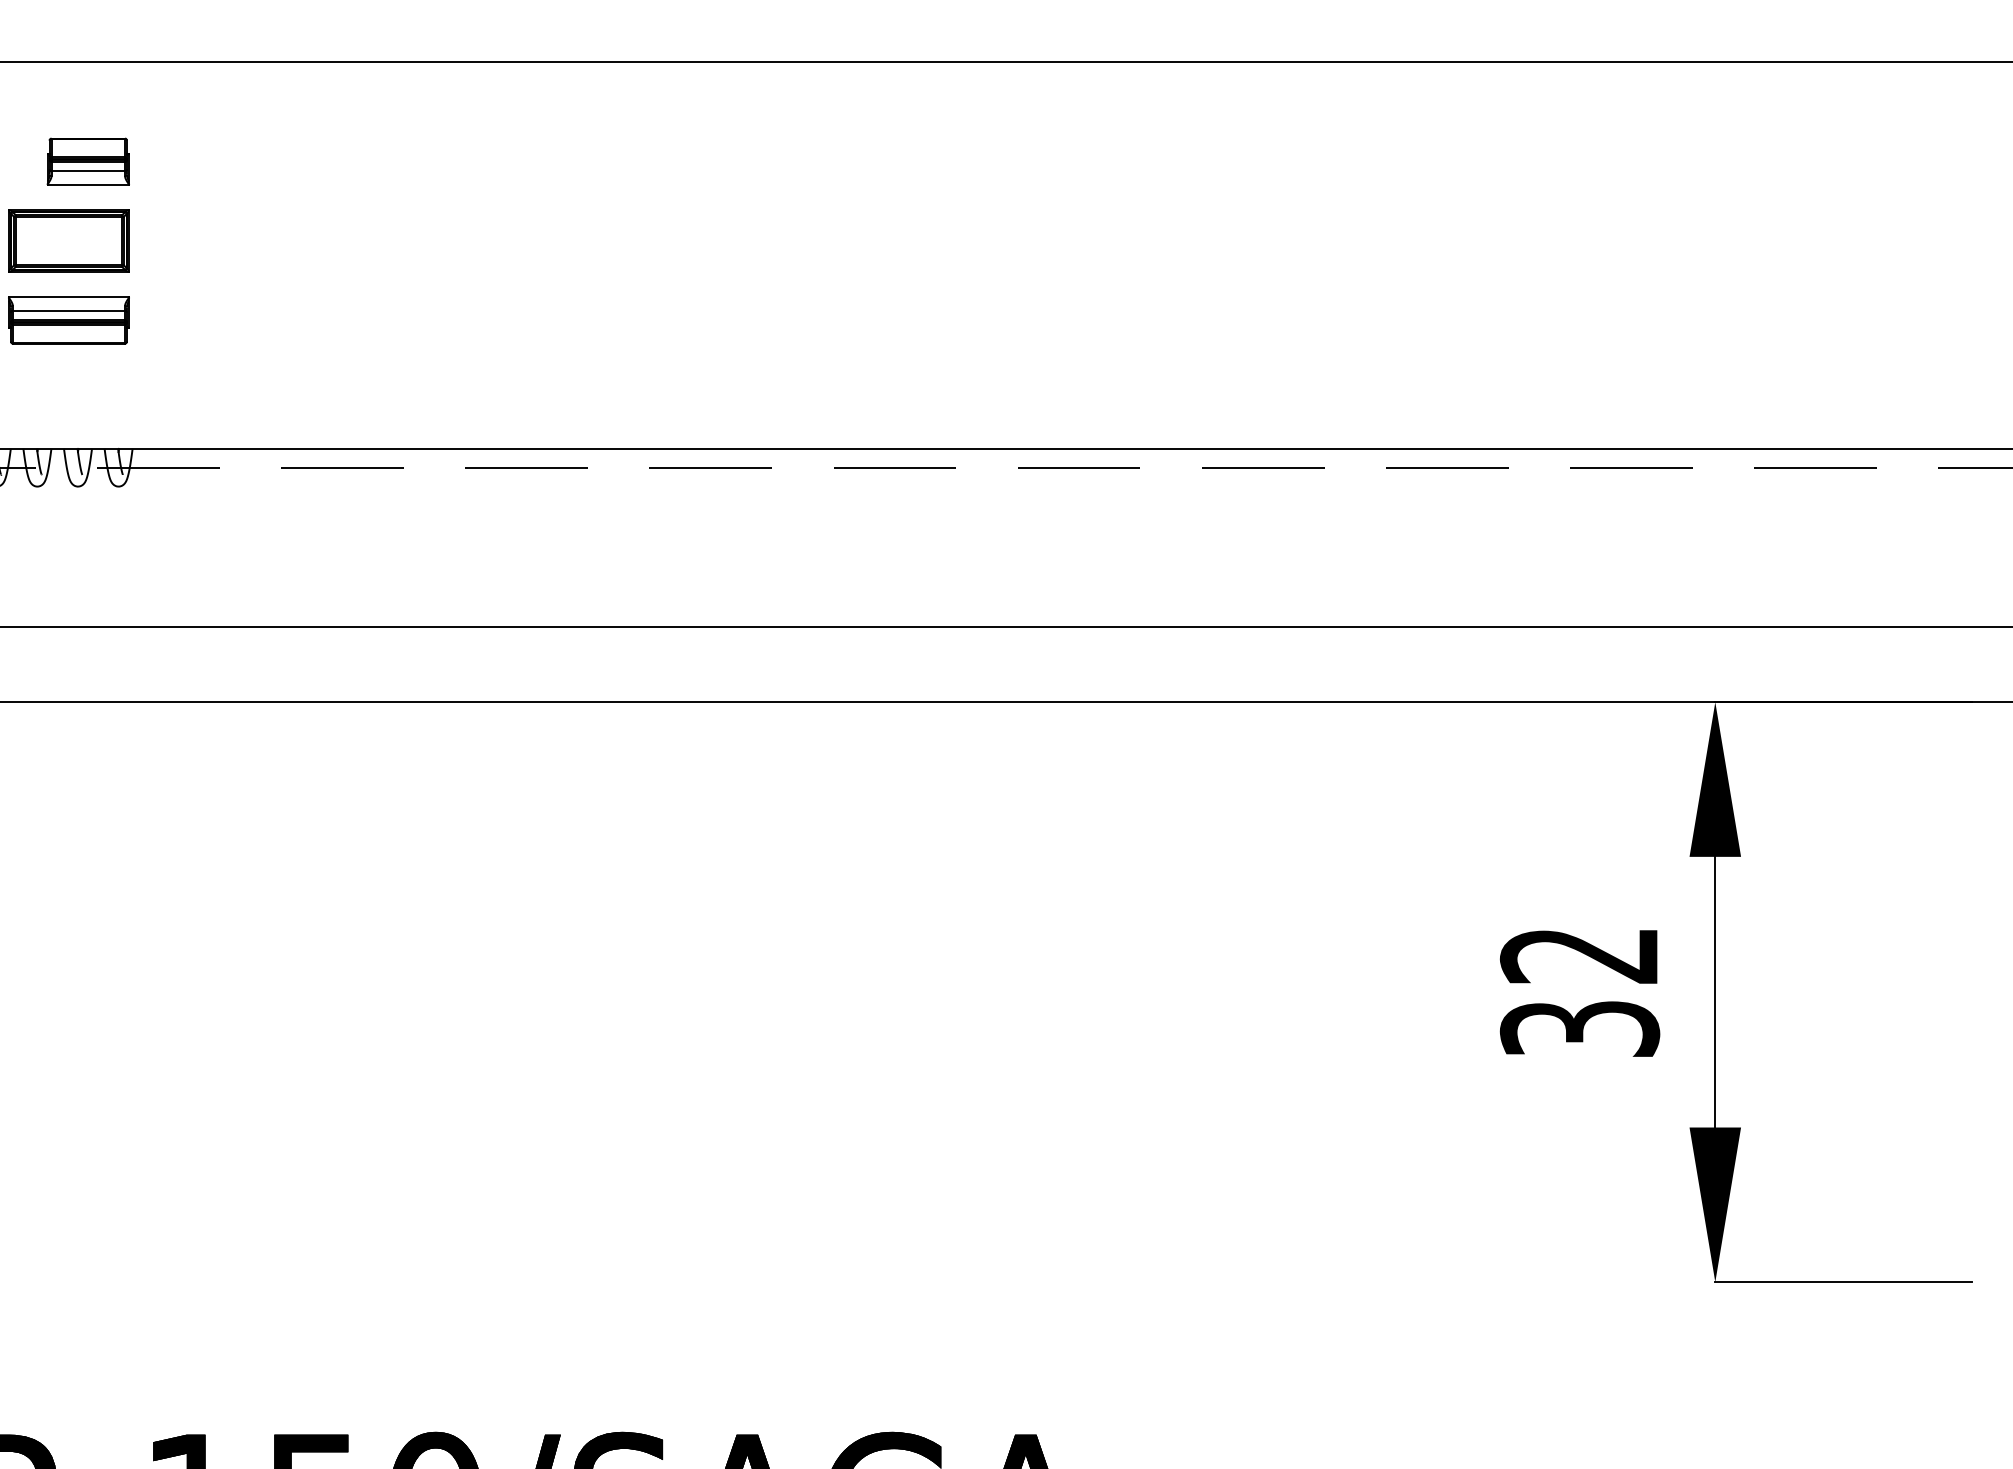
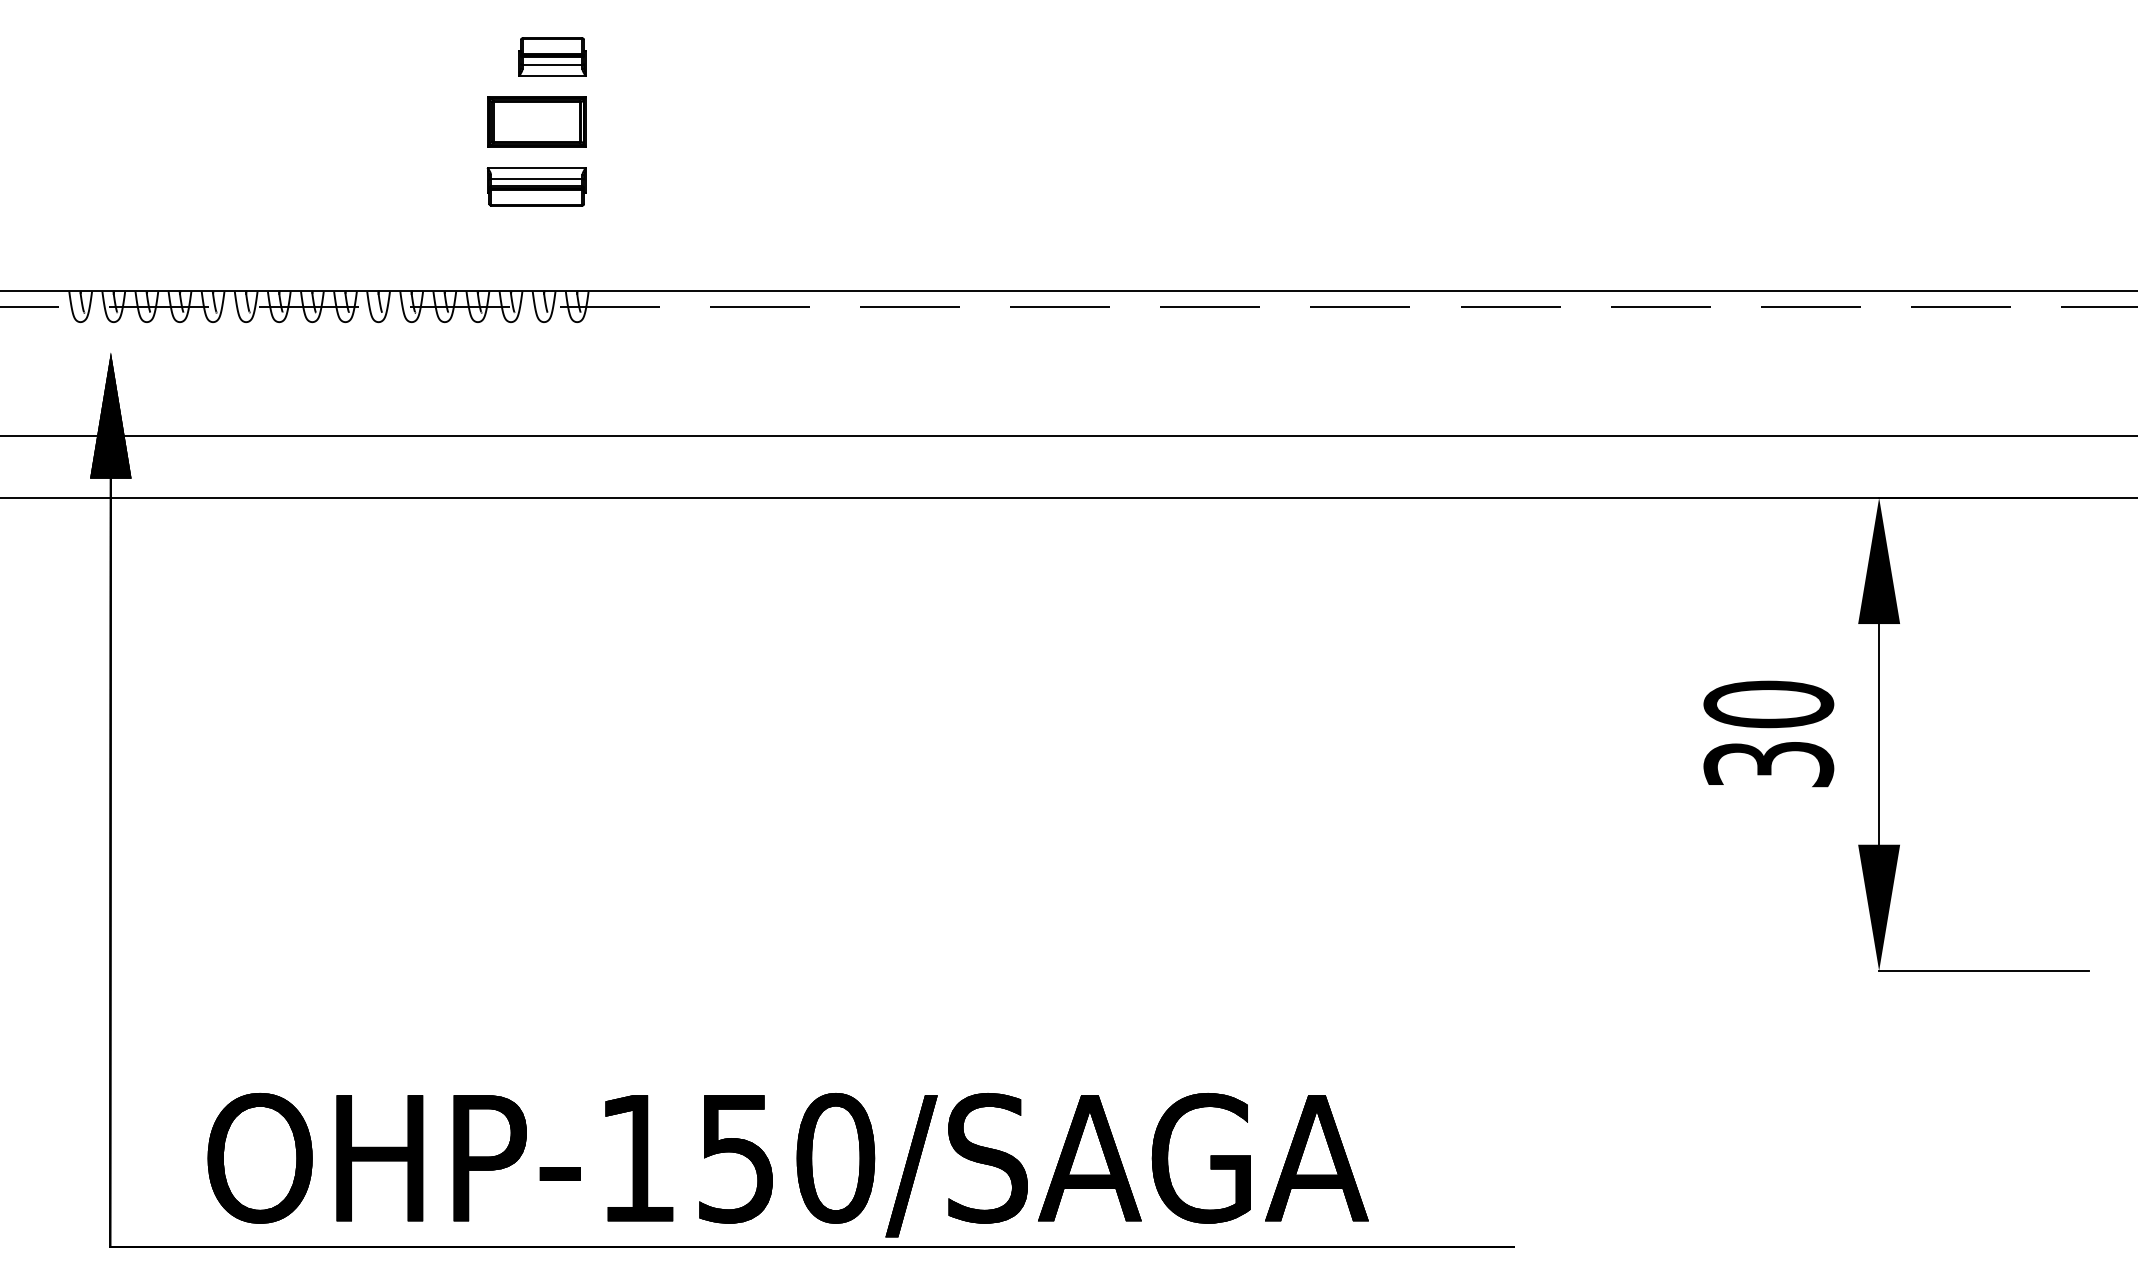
text: (1579, 955) -> (1768, 704), 32 -> 30

